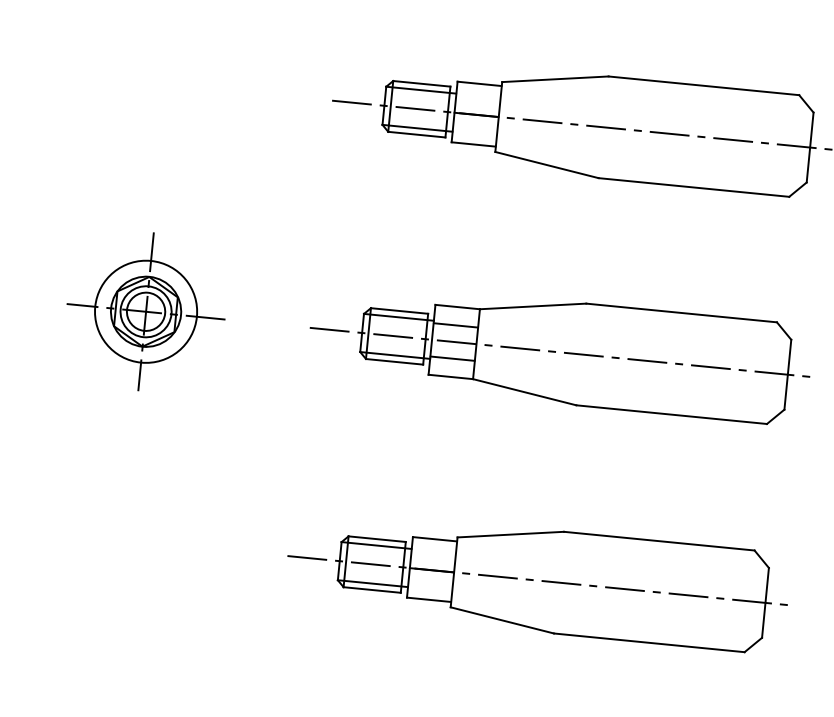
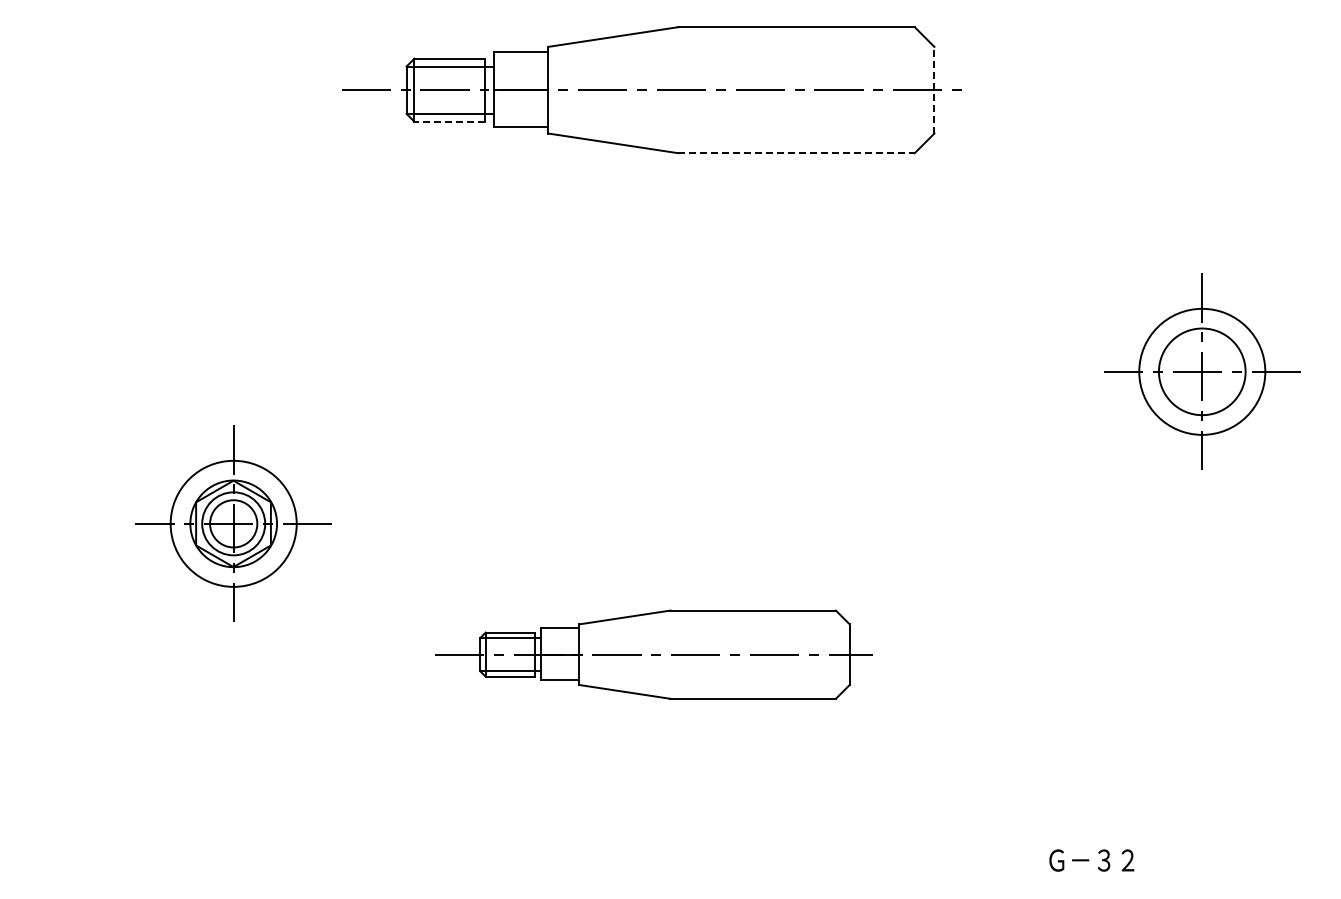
line: (416, 134) -> (449, 121), solid -> dashed
line: (810, 146) -> (934, 89), solid -> dashed
line: (694, 187) -> (797, 153), solid -> dashed
part: (145, 311) -> (233, 523), moved
part: (559, 352) -> (651, 371), removed
part: (537, 580) -> (651, 654), size x0.7

